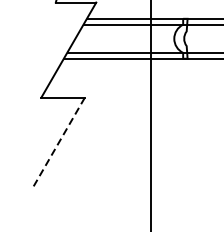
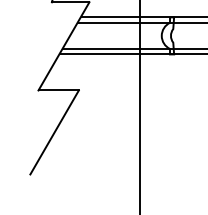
line: (58, 142) -> (54, 132), dashed -> solid

